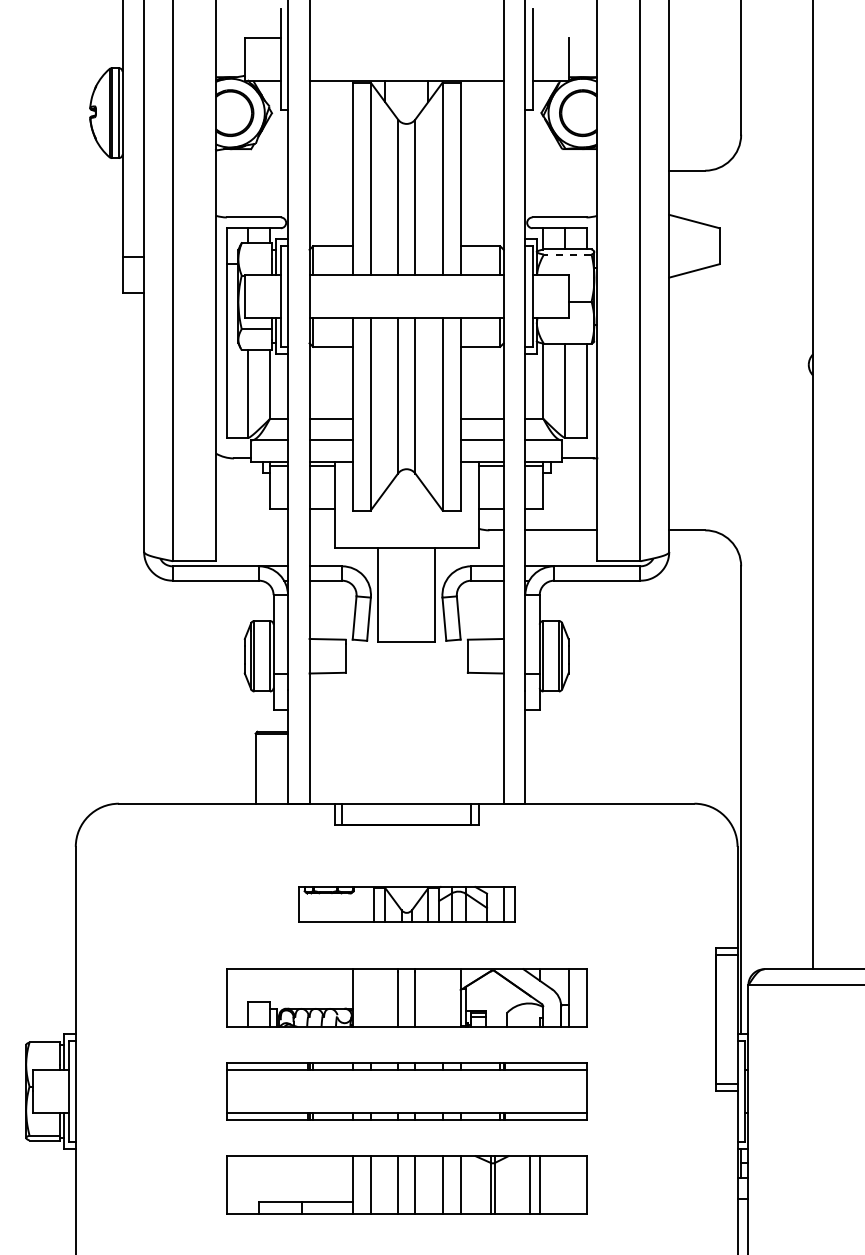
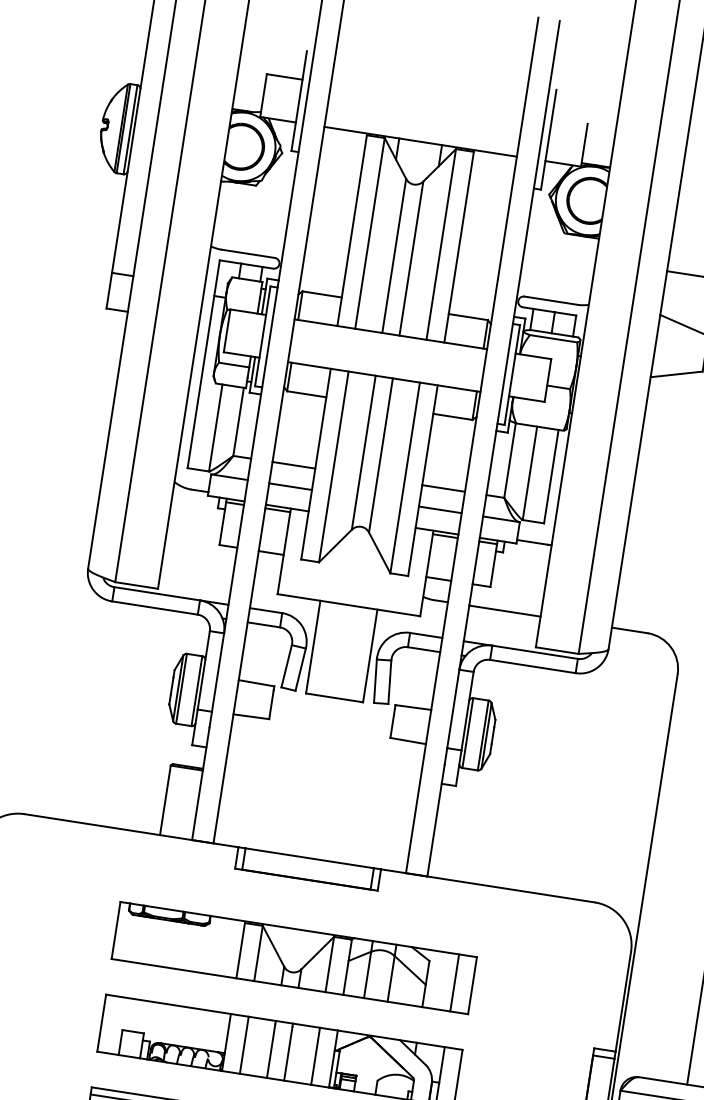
line: (567, 254) -> (553, 338), dashed -> solid
part: (406, 903) -> (294, 957), size x1.67
line: (370, 997) -> (244, 1044), added
line: (442, 997) -> (315, 1055), added

